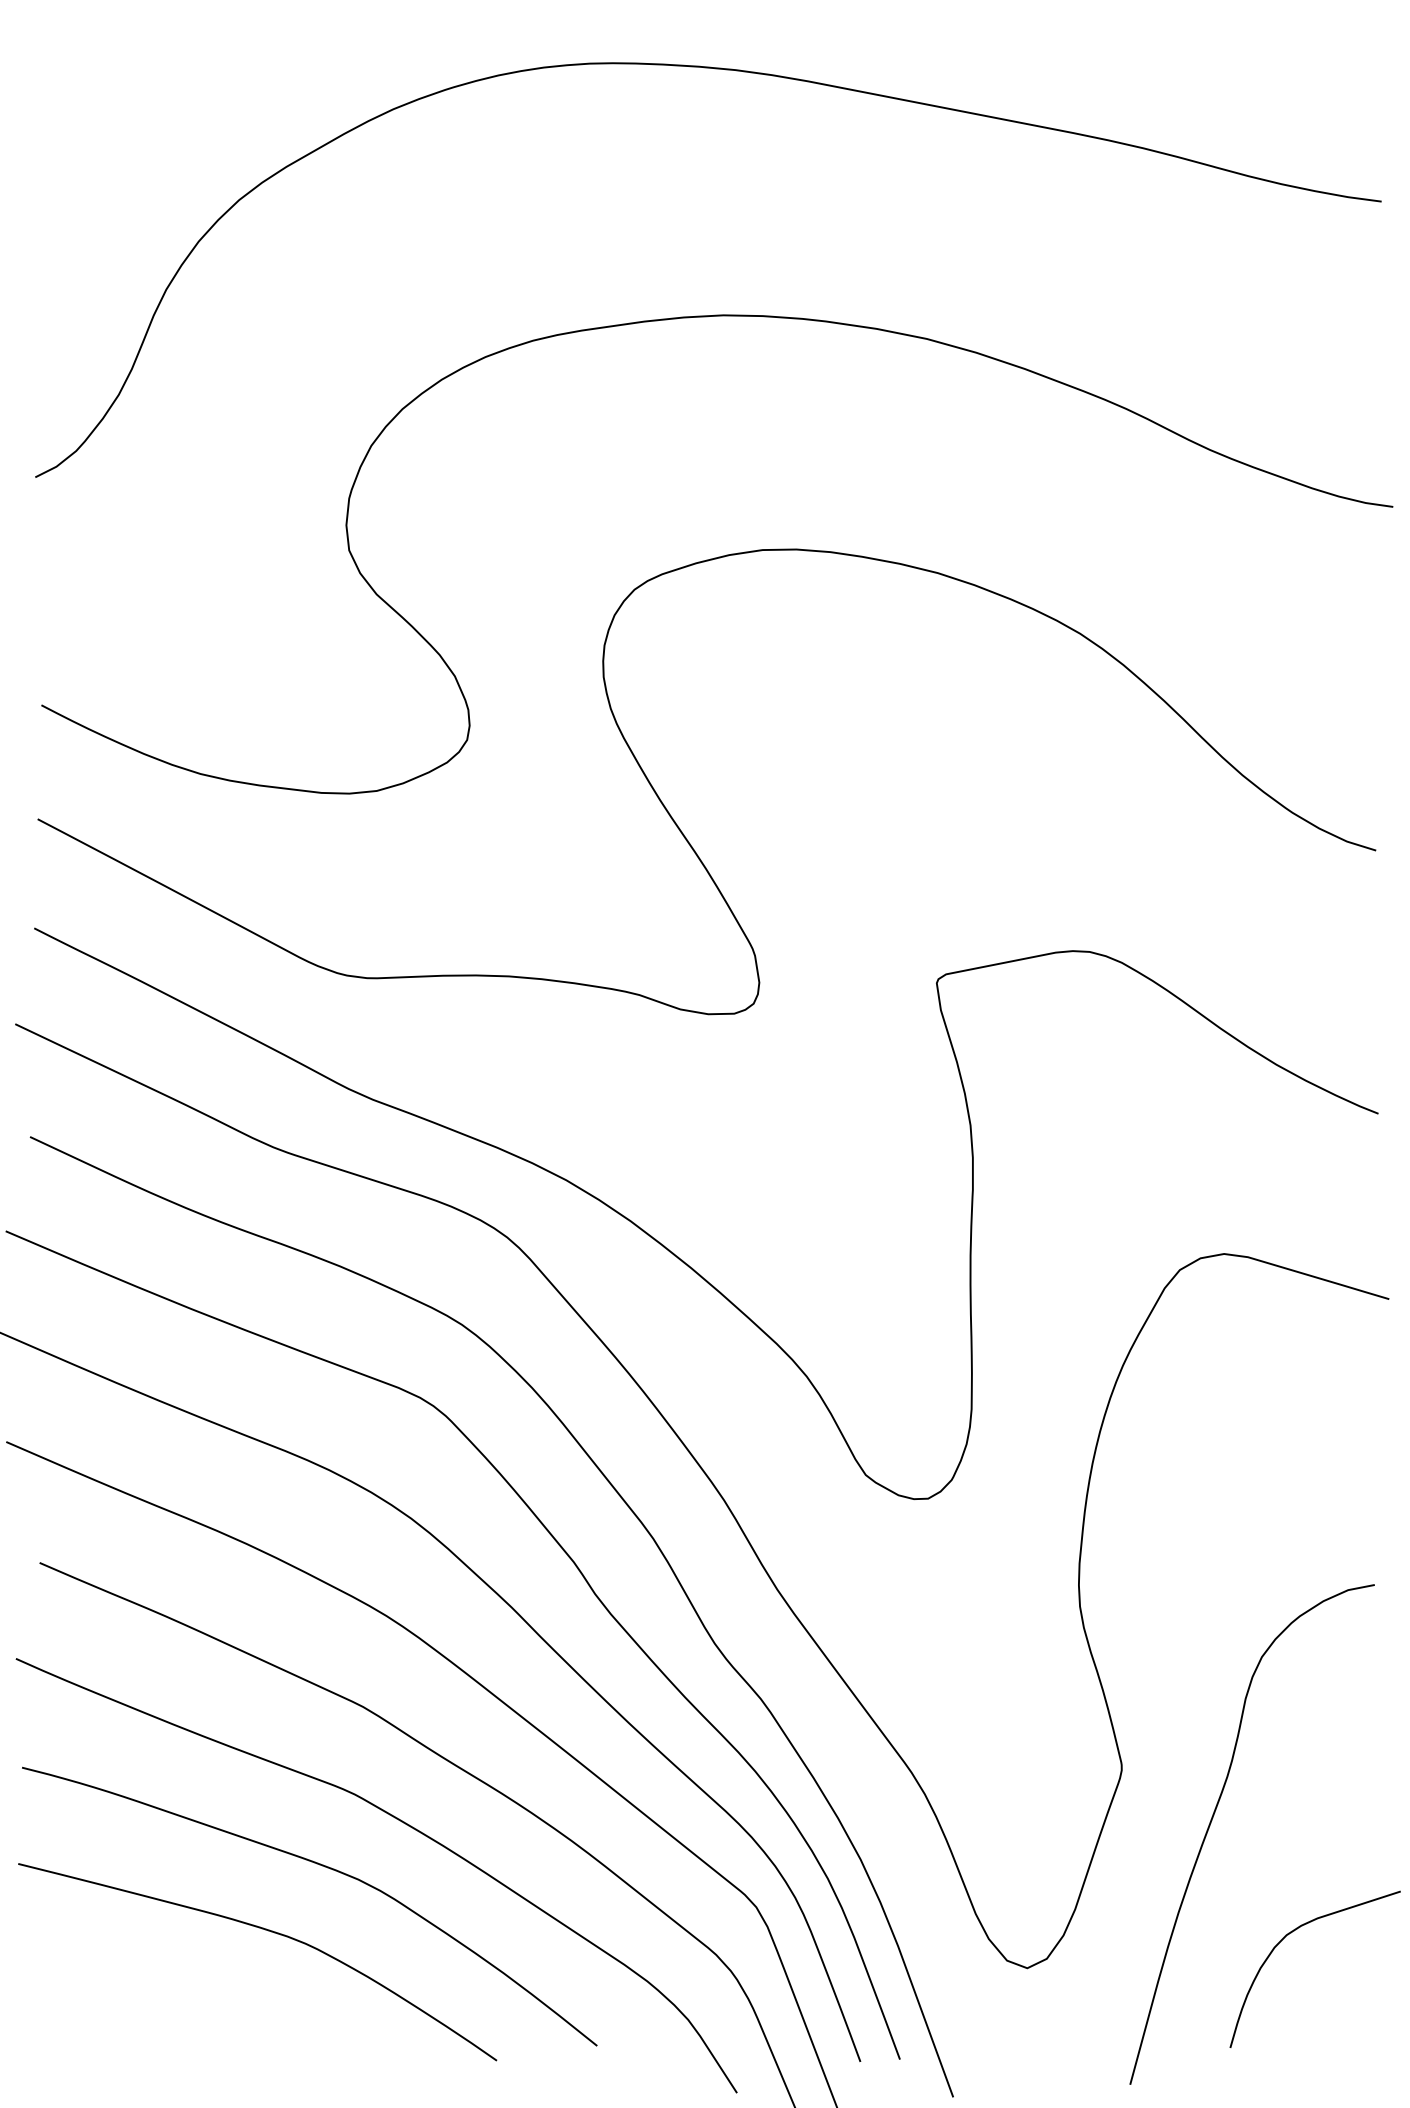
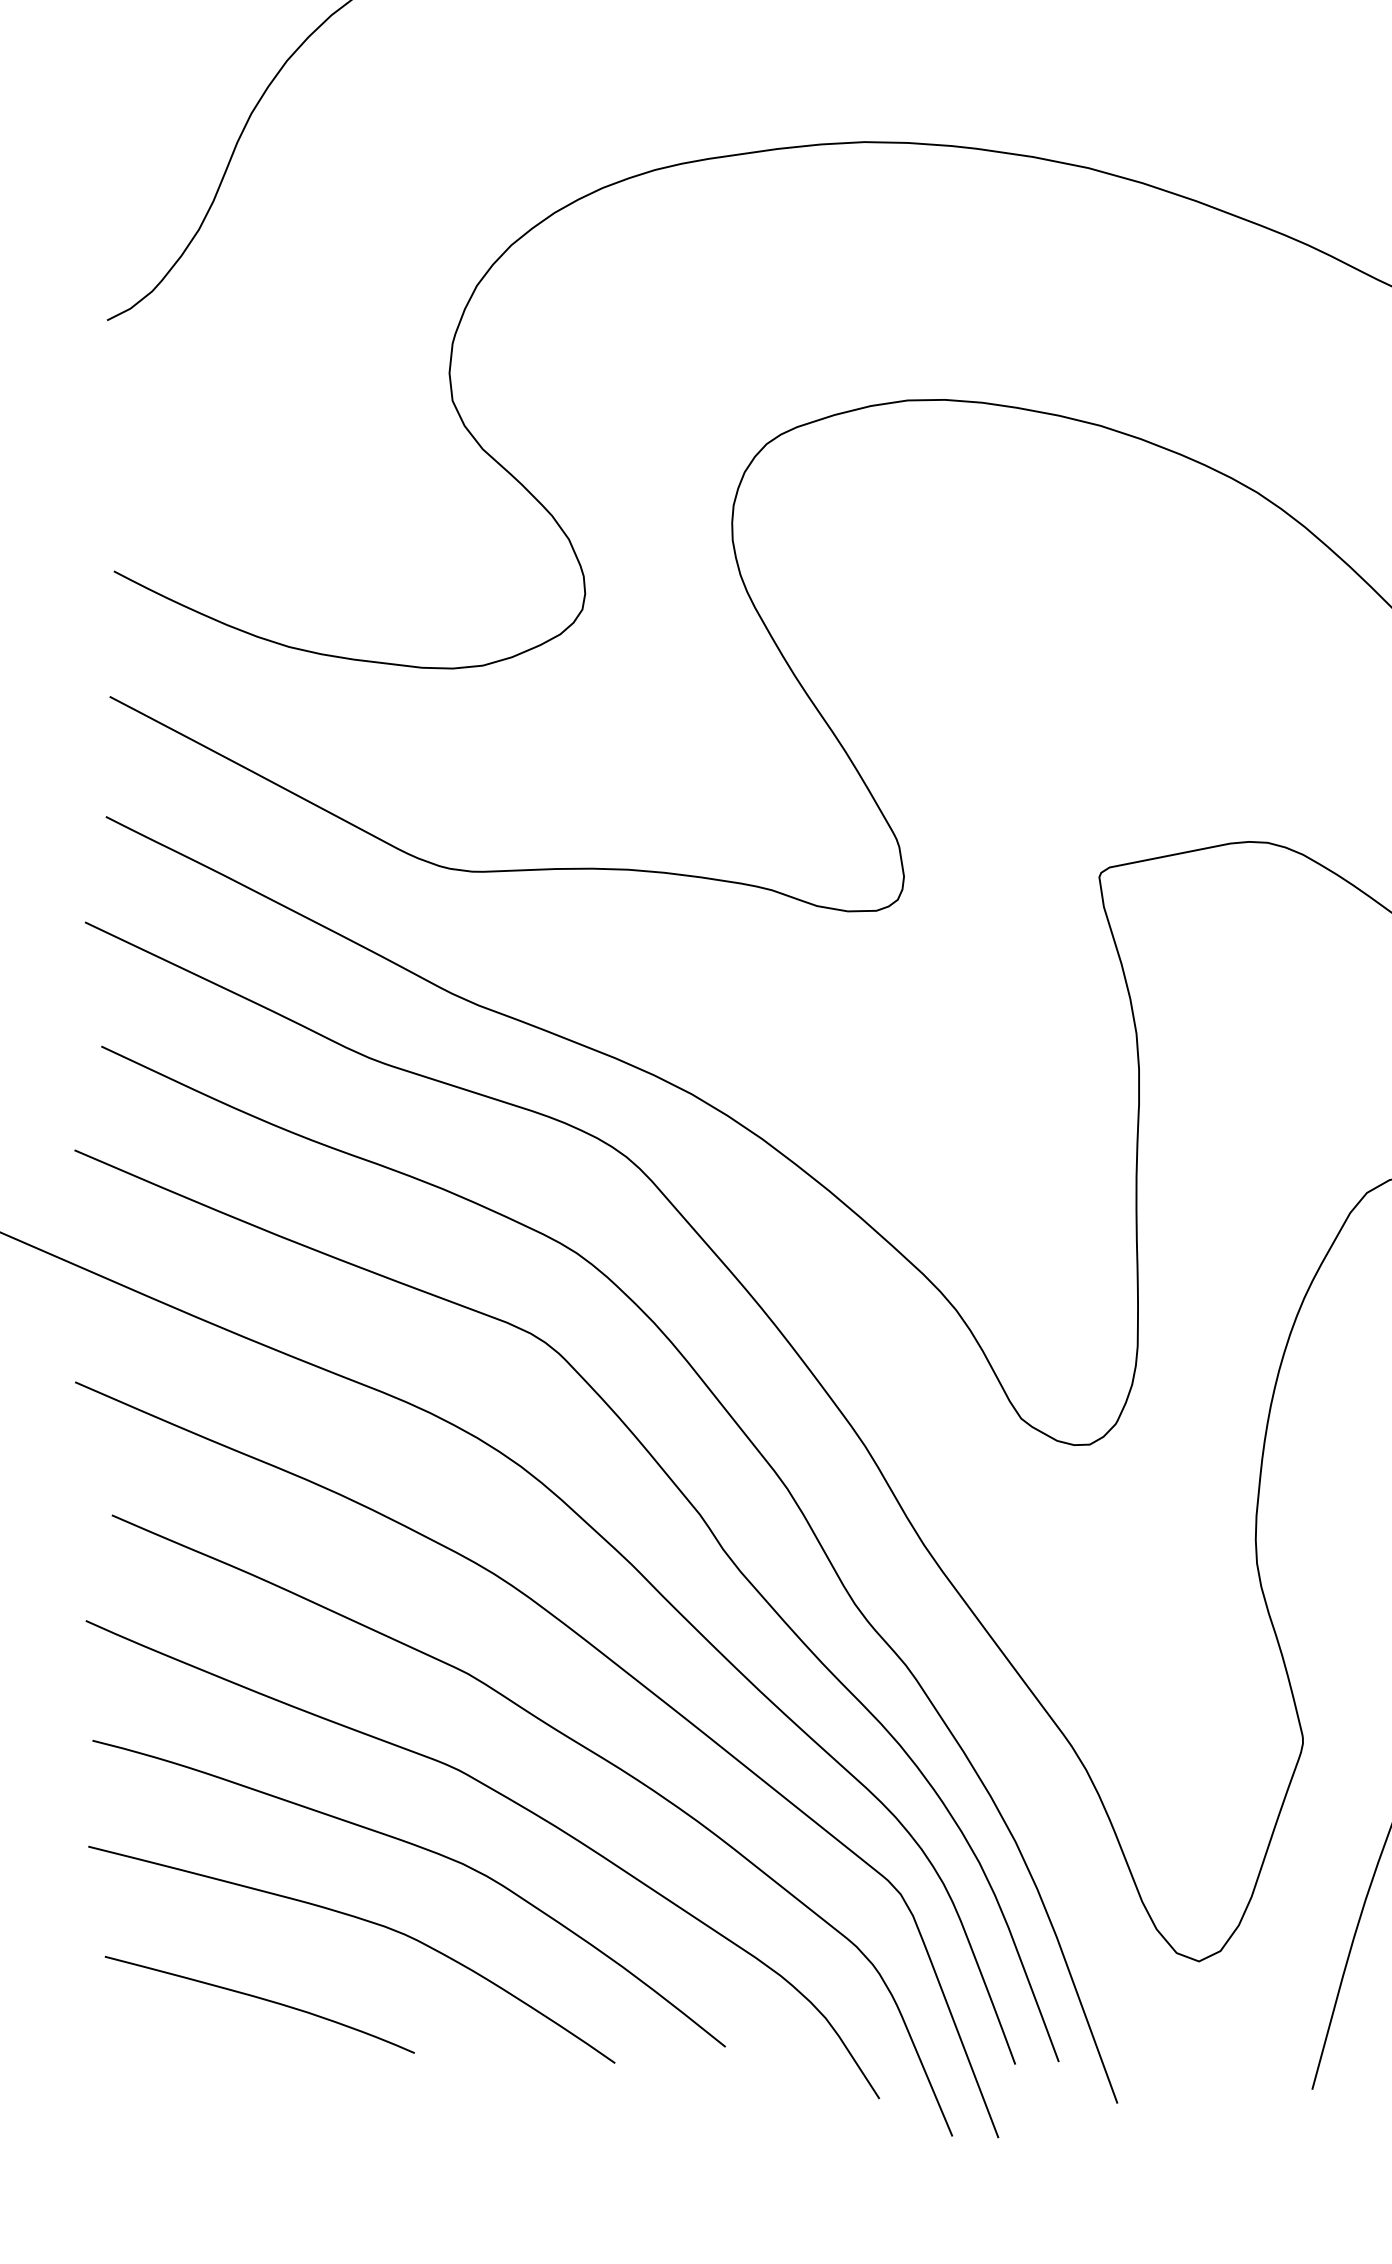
curve: (173, 2002) -> (259, 1999), added

